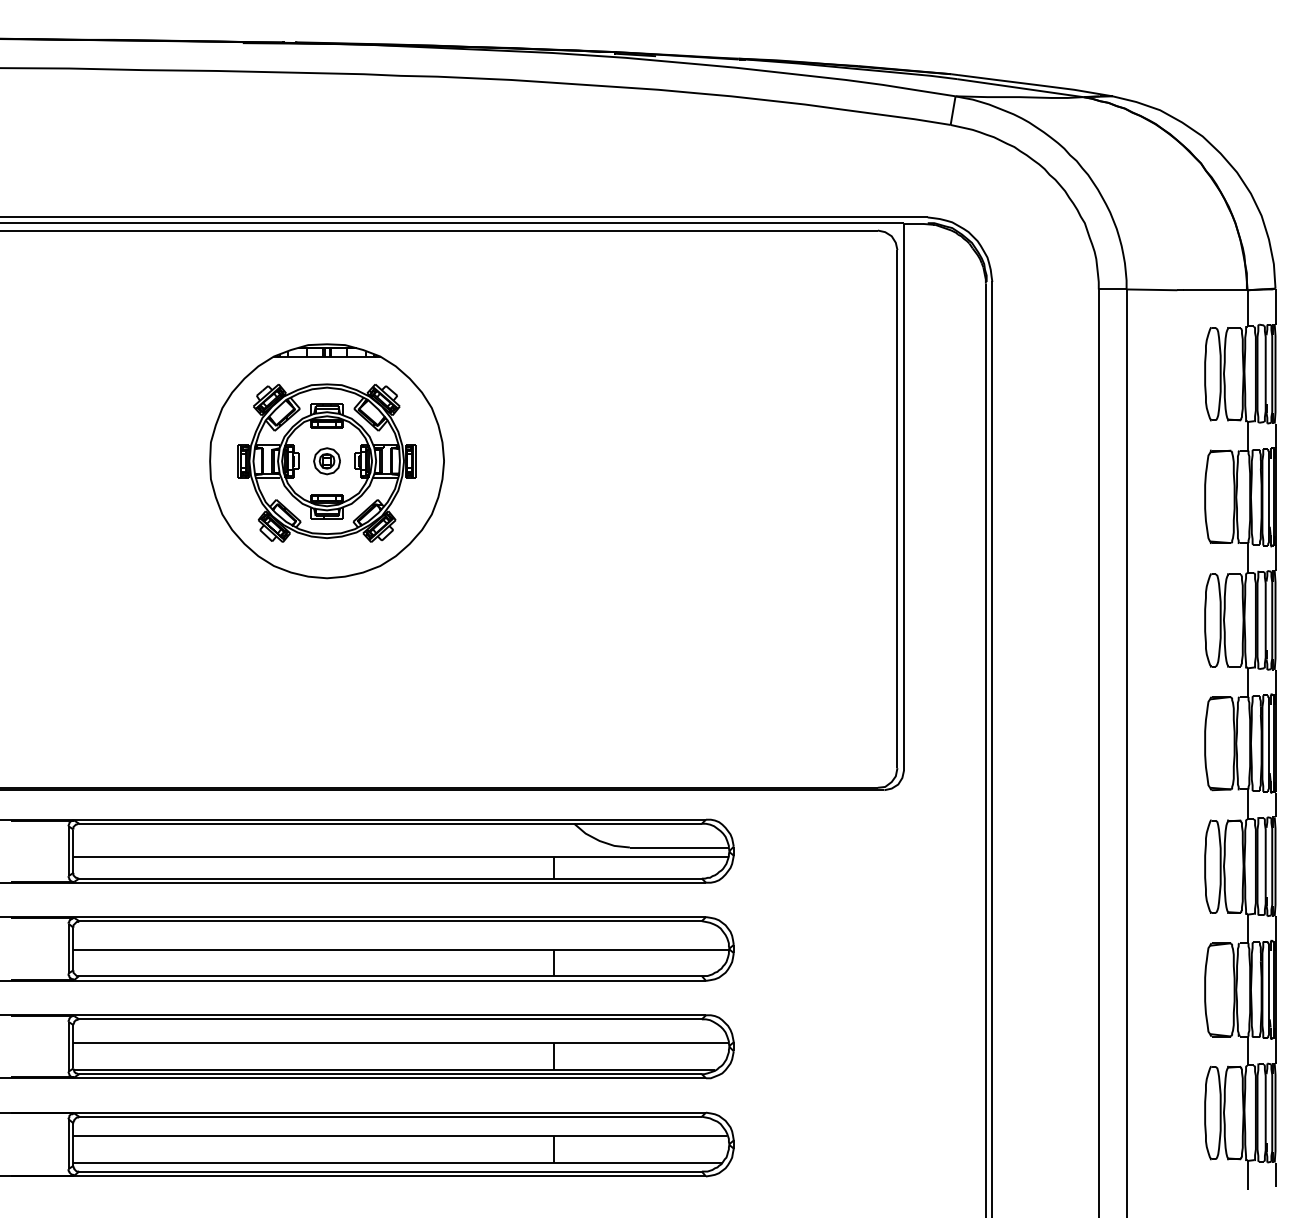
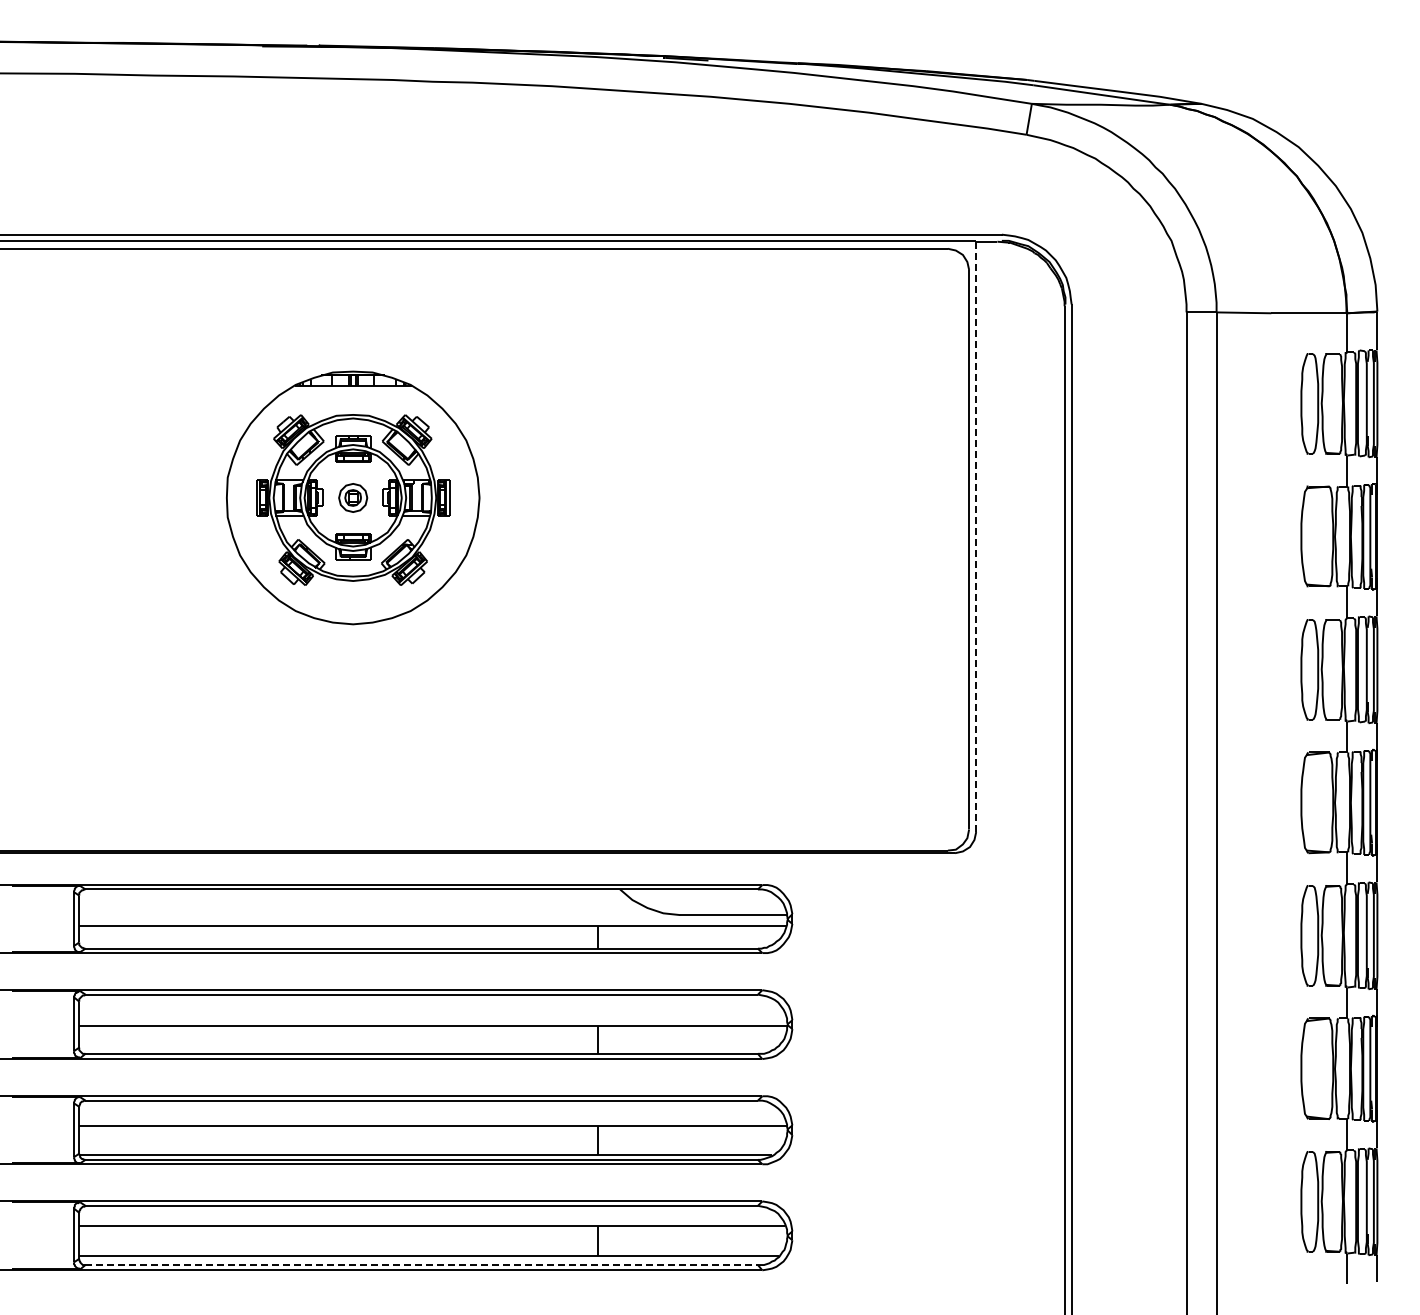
line: (904, 496) -> (976, 536), solid -> dashed
line: (391, 1172) -> (422, 1265), solid -> dashed

